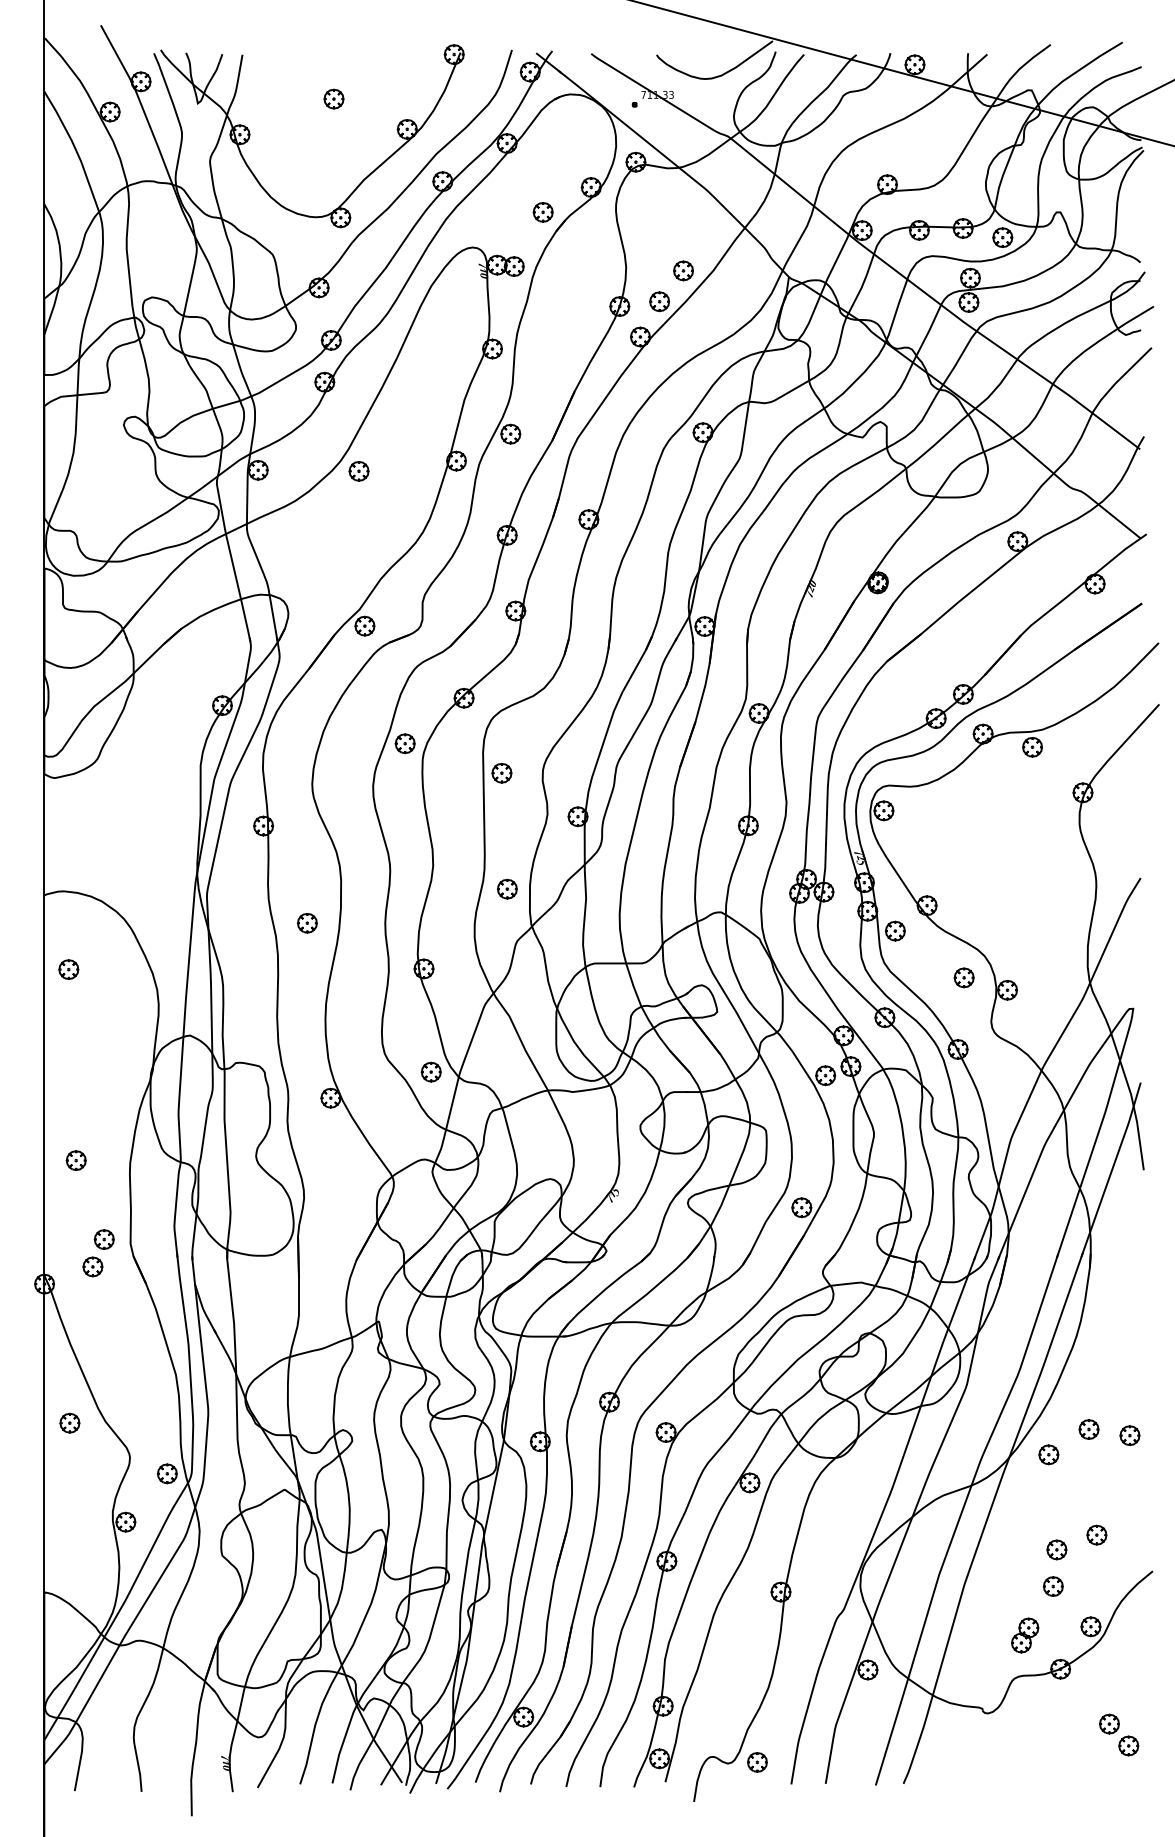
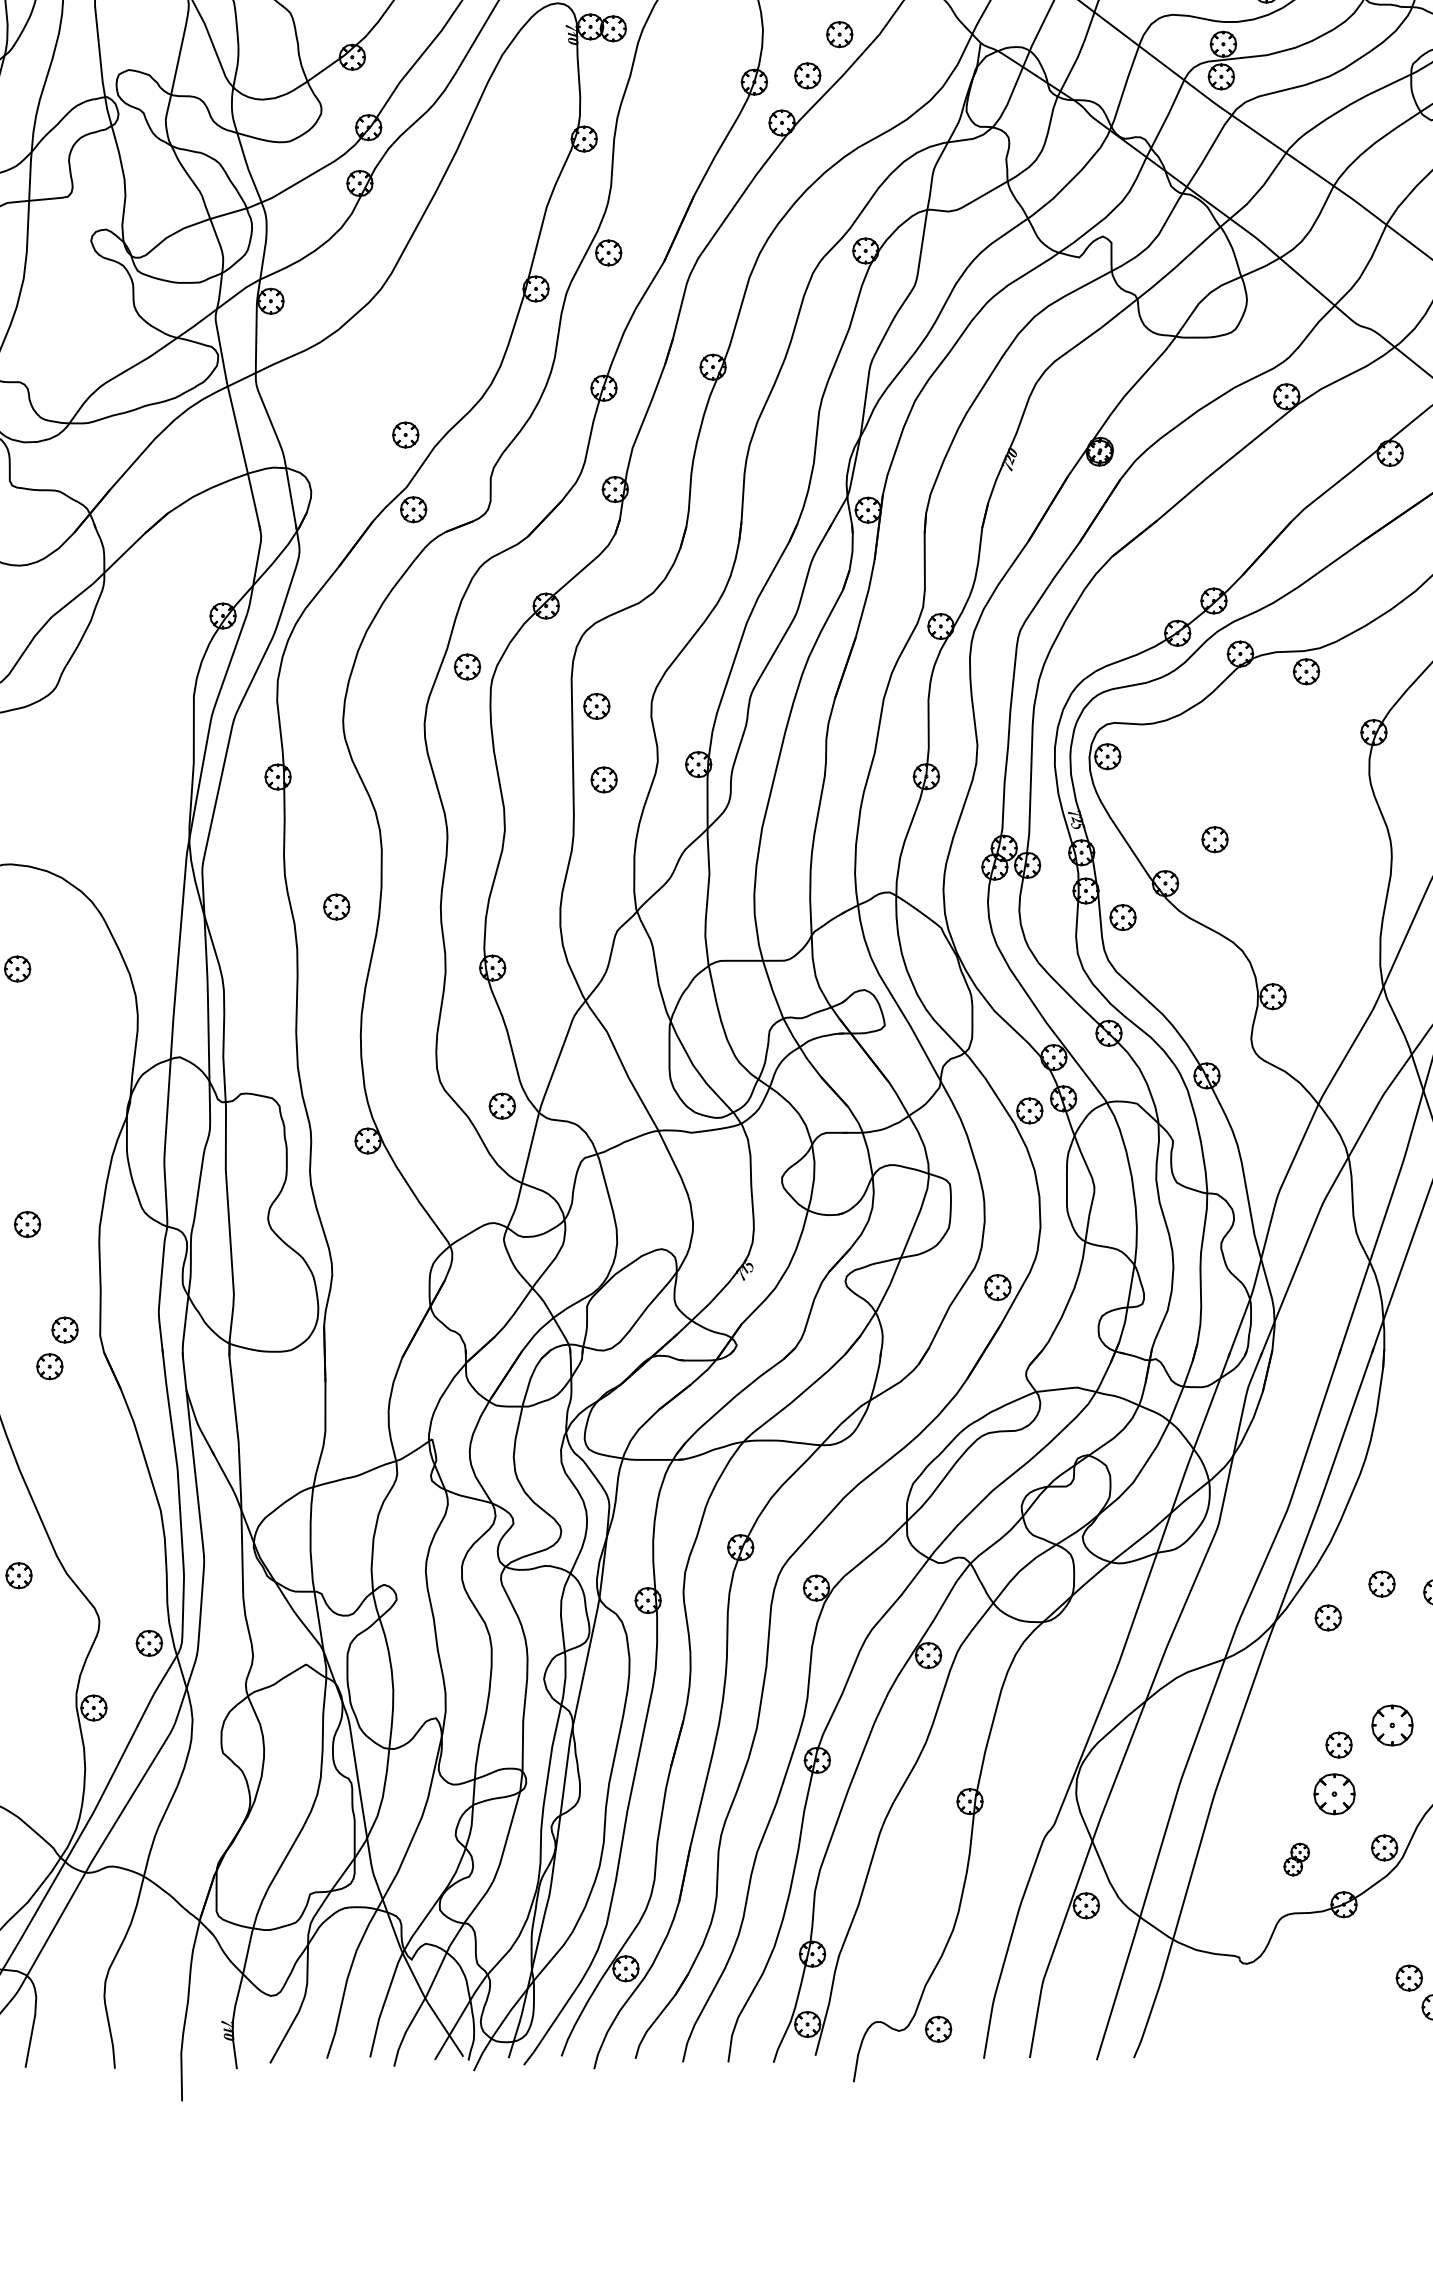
part: (358, 471) -> (405, 435), moved
part: (507, 888) -> (604, 778), moved
part: (963, 977) -> (1214, 839), moved
part: (1096, 1534) -> (1392, 1724), size x1.6
part: (1052, 1586) -> (1333, 1794), size x1.6
part: (1025, 1635) -> (1297, 1859), size x0.7

